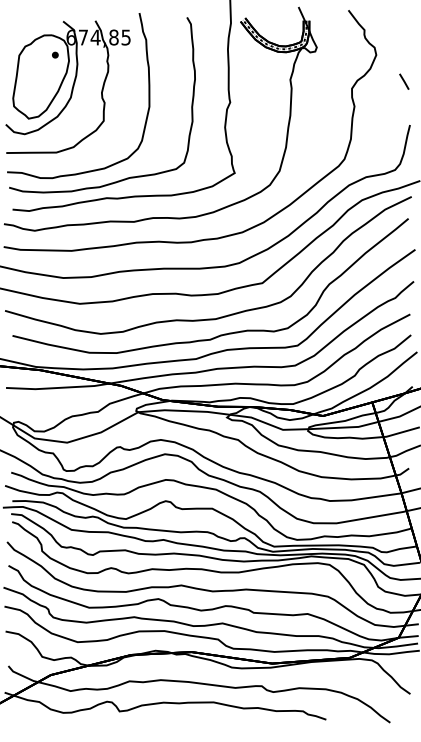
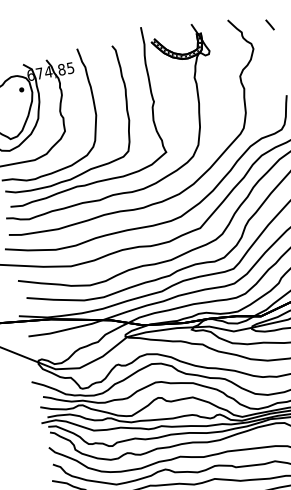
line: (404, 81) -> (270, 24), moved

